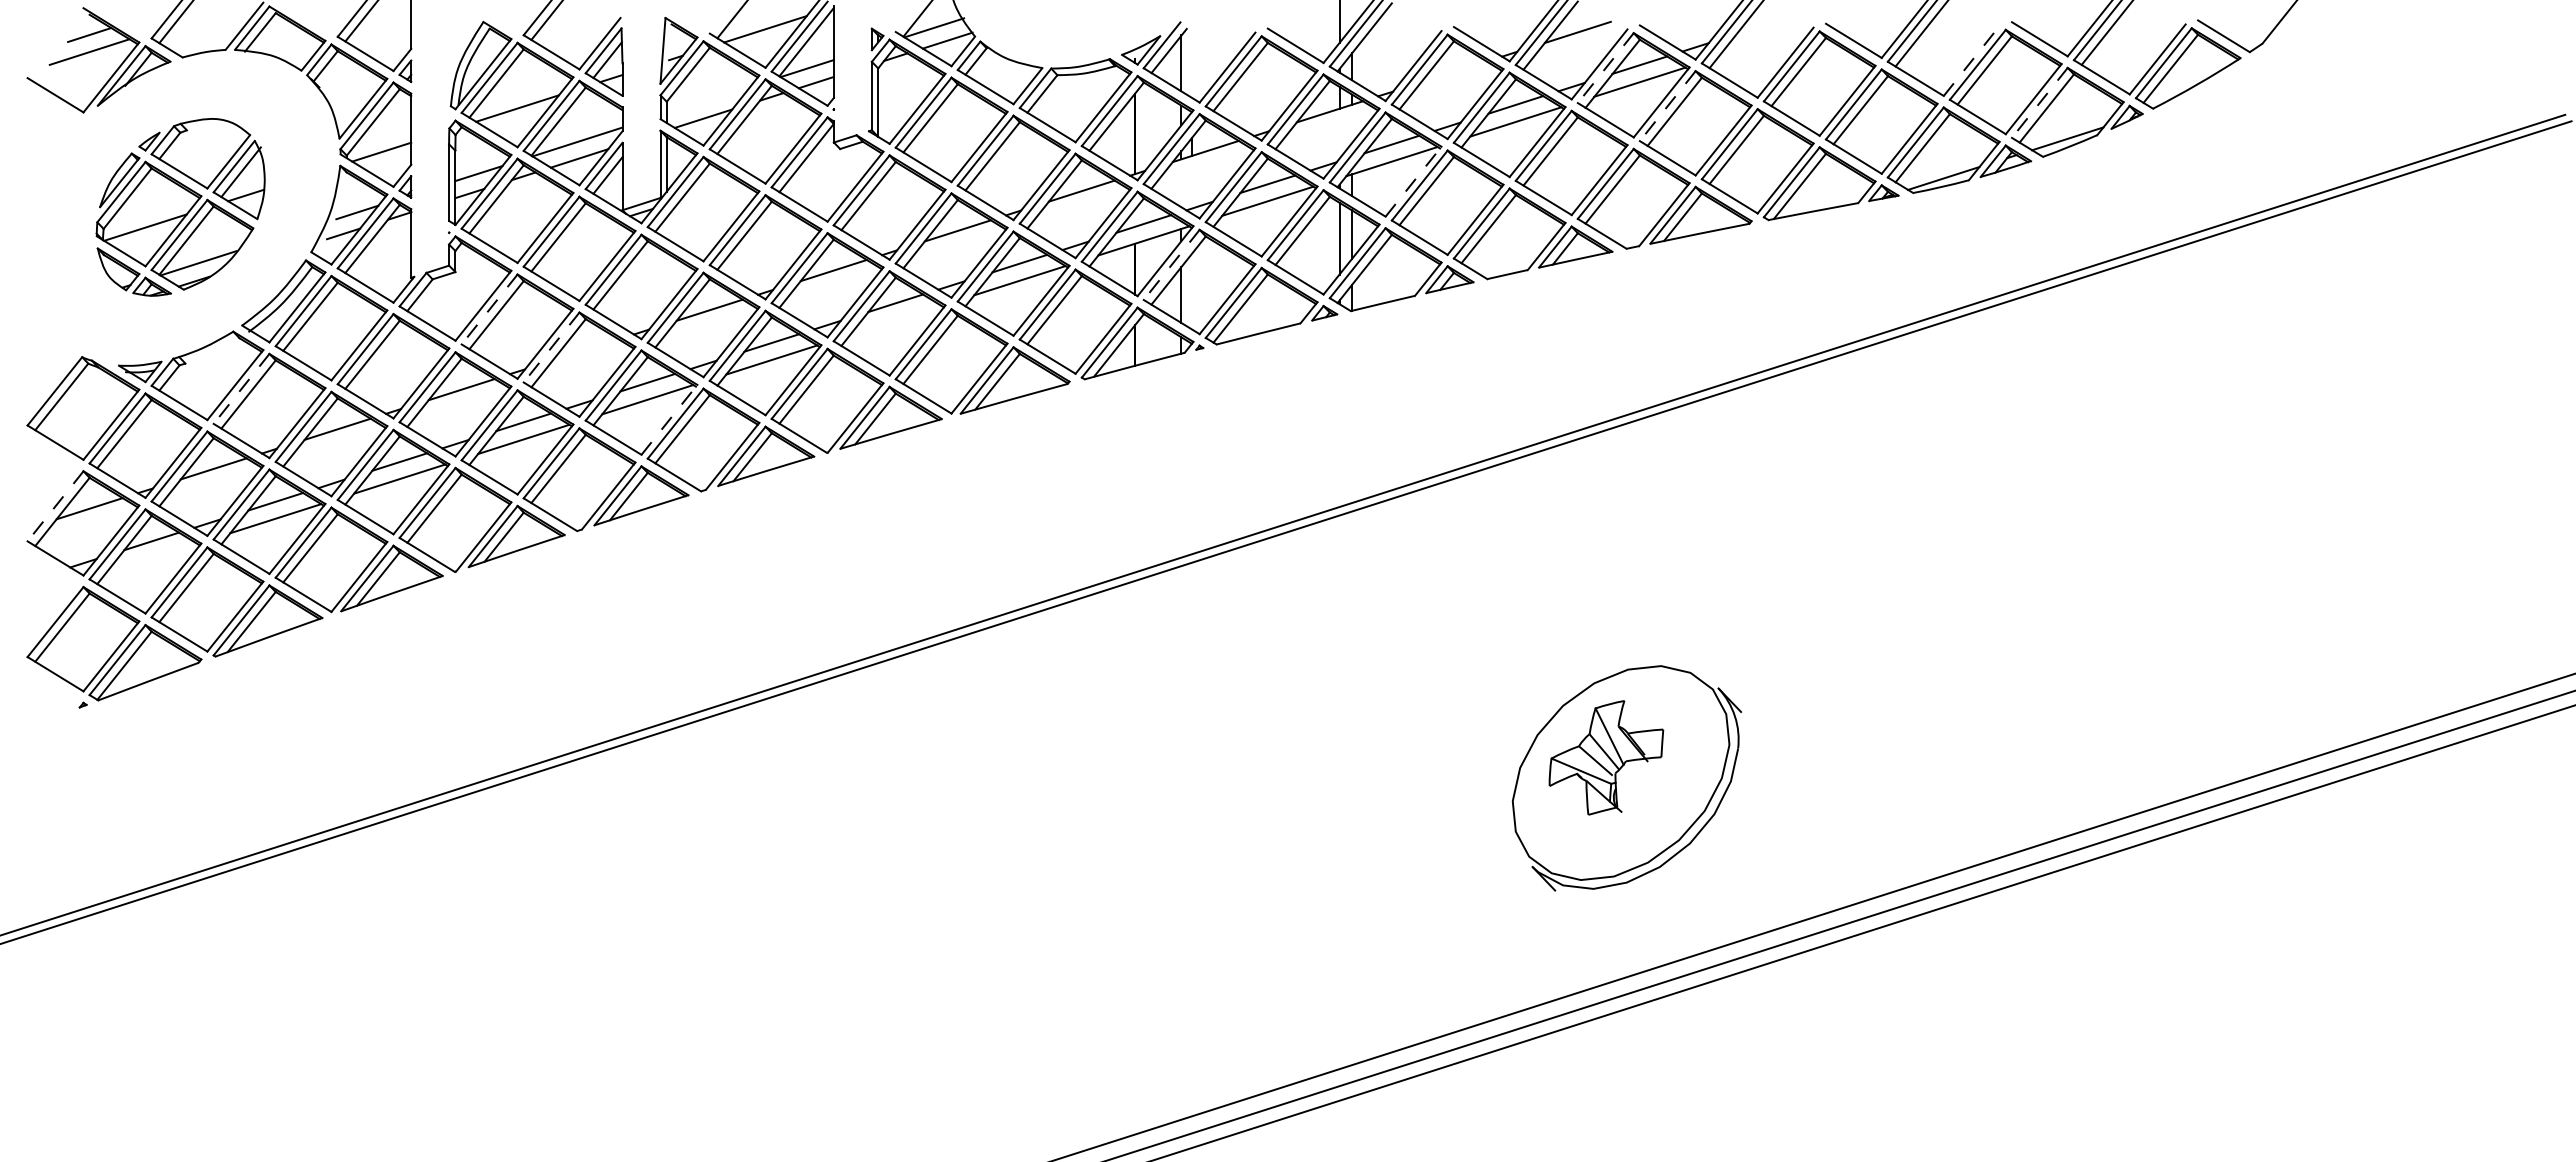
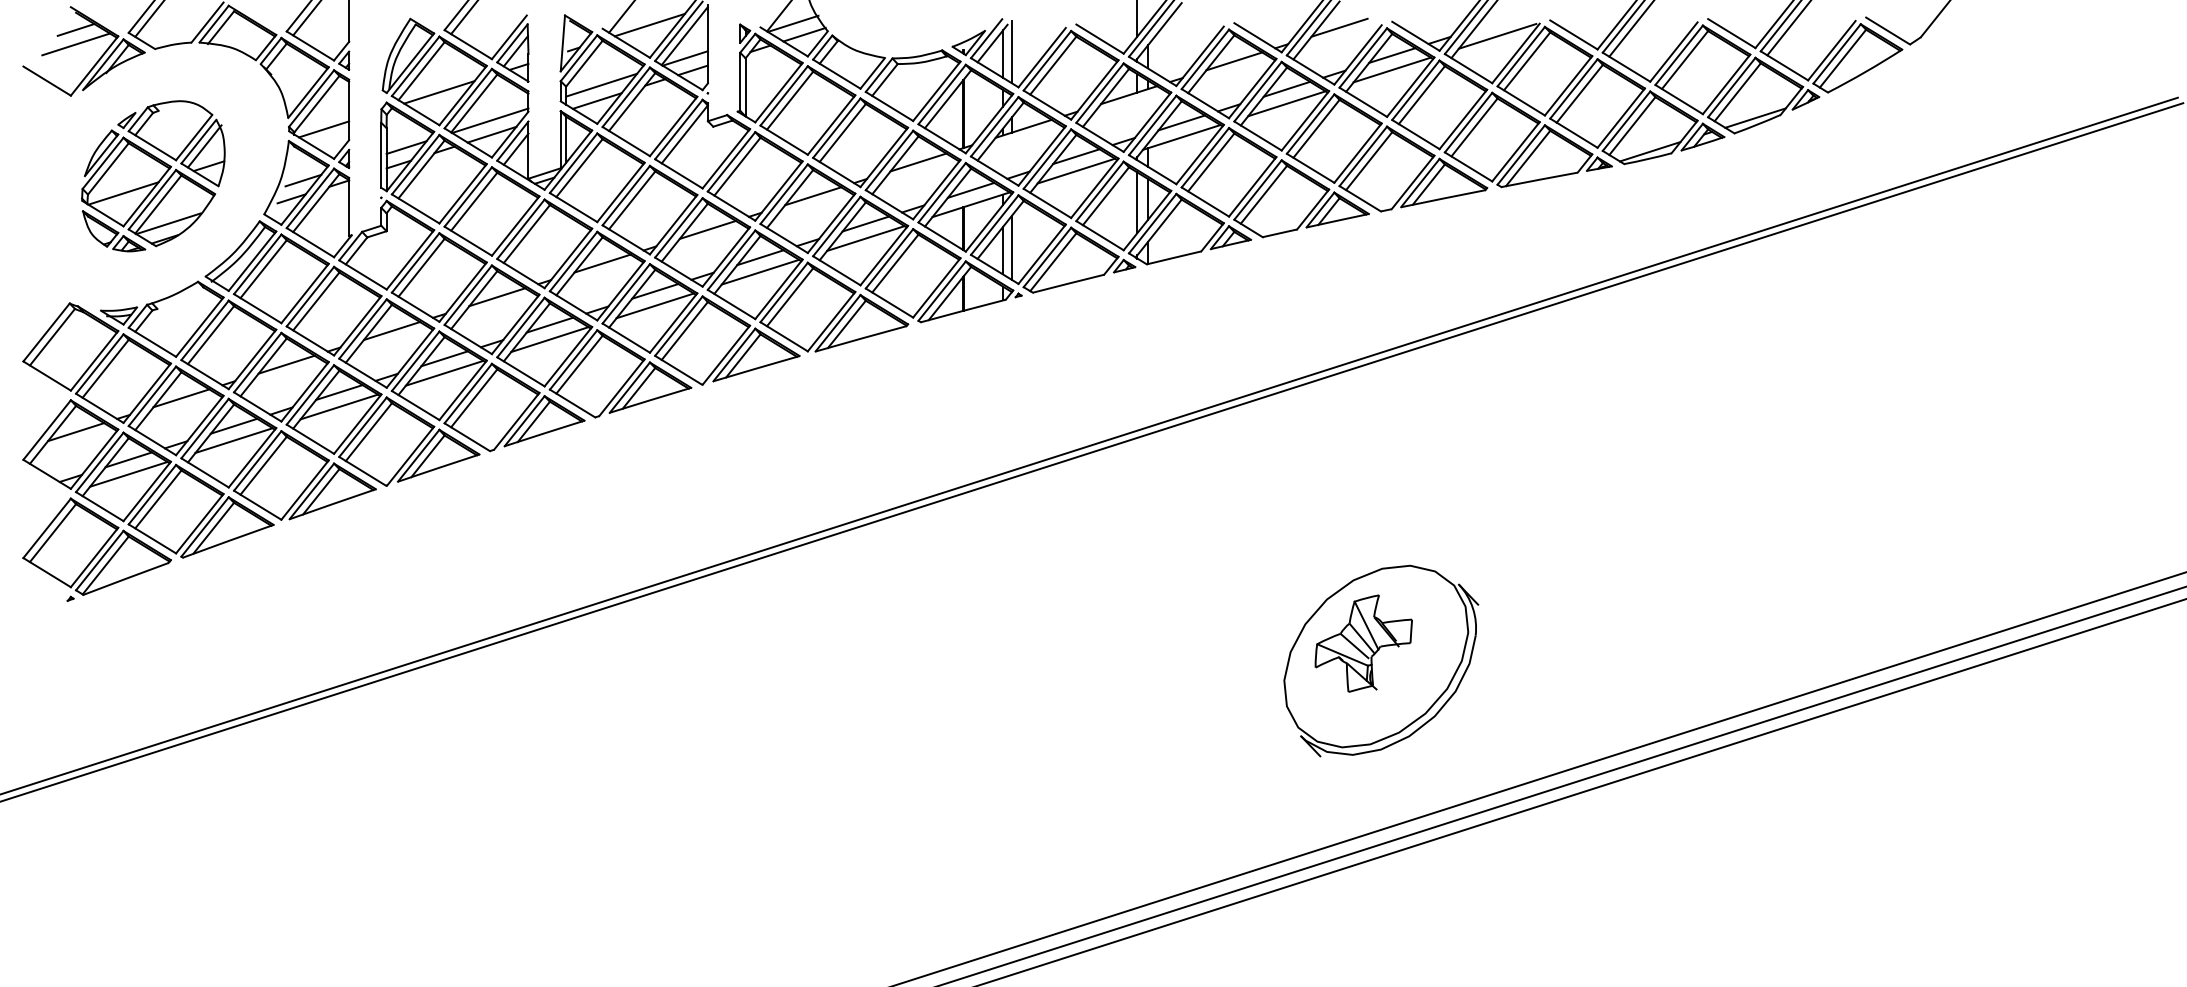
line: (1763, 42) -> (1497, 36), added
line: (1192, 60) -> (1012, 51), added
line: (1971, 61) -> (1673, 52), dashed -> solid
line: (1605, 68) -> (1363, 58), dashed -> solid
line: (1453, 71) -> (1234, 60), added
line: (708, 99) -> (601, 84), added
line: (2039, 102) -> (1731, 87), dashed -> solid
line: (1667, 106) -> (1415, 90), dashed -> solid
line: (1413, 181) -> (1200, 154), dashed -> solid
line: (1171, 264) -> (994, 224), dashed -> solid
line: (1192, 291) -> (1012, 247), added
line: (489, 309) -> (415, 262), dashed -> solid
line: (895, 319) -> (760, 271), added
line: (551, 347) -> (468, 295), dashed -> solid
line: (585, 349) -> (497, 296), added
line: (241, 388) -> (205, 330), dashed -> solid
line: (669, 419) -> (568, 356), dashed -> solid
line: (55, 506) -> (47, 430), dashed -> solid
line: (151, 558) -> (128, 474), added

